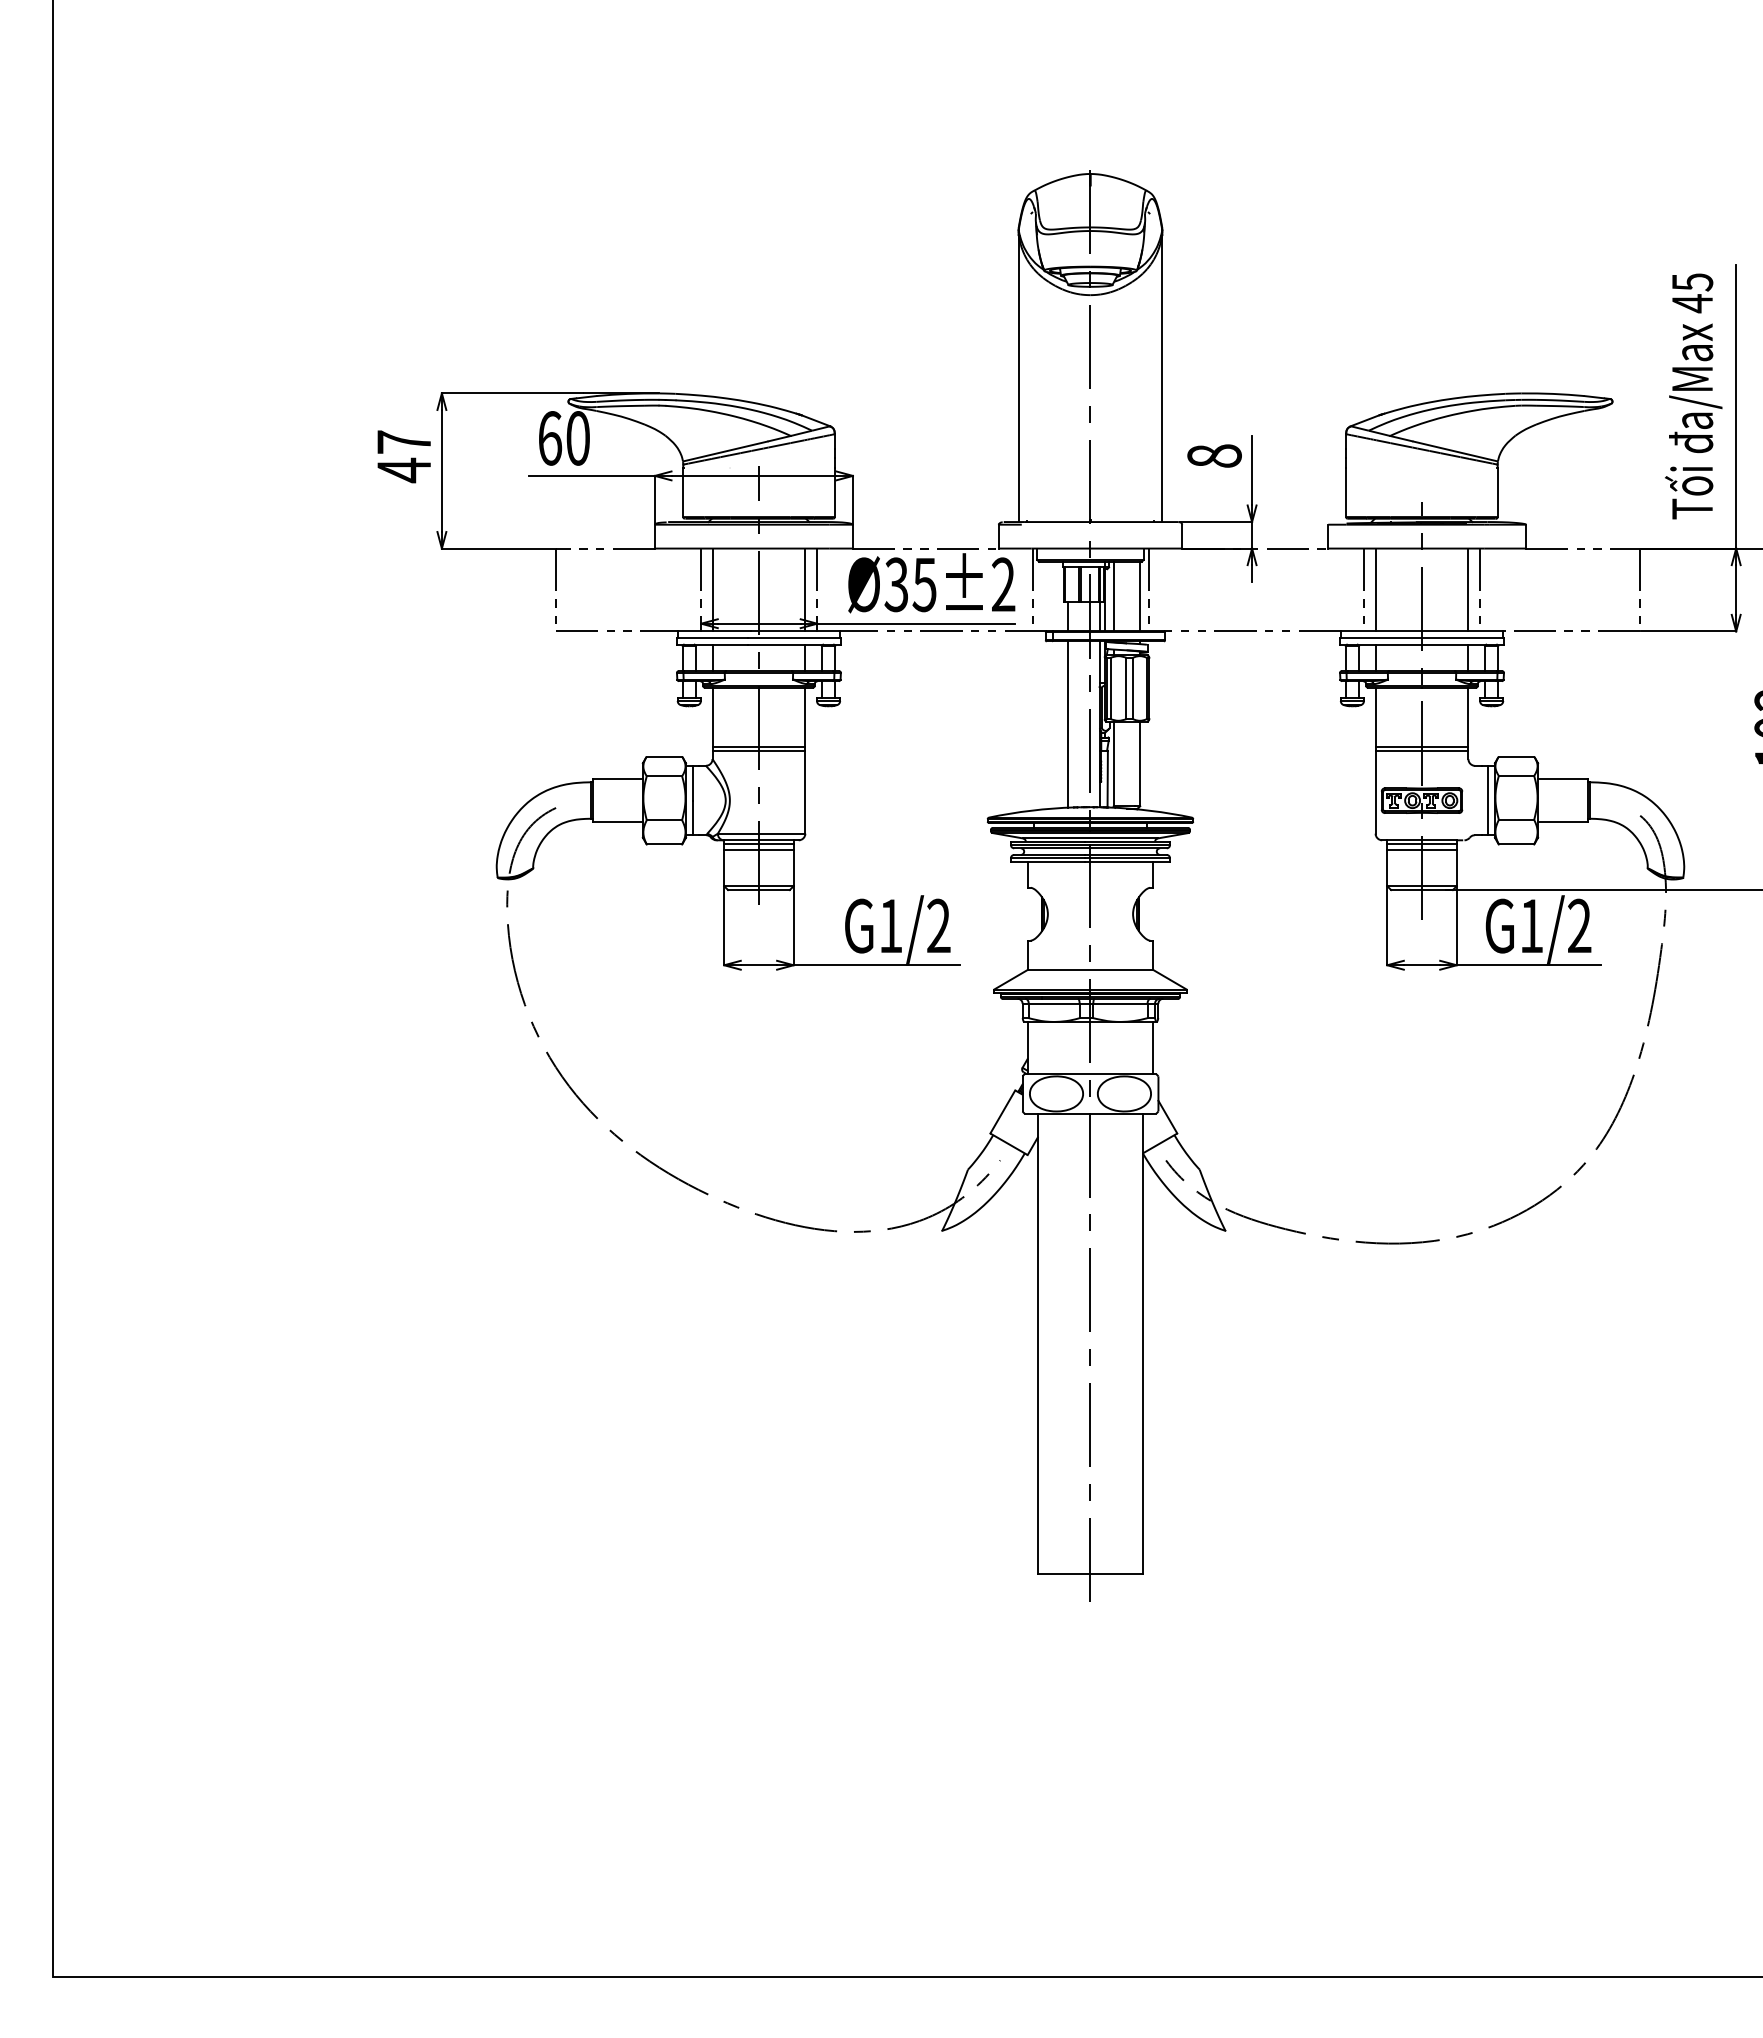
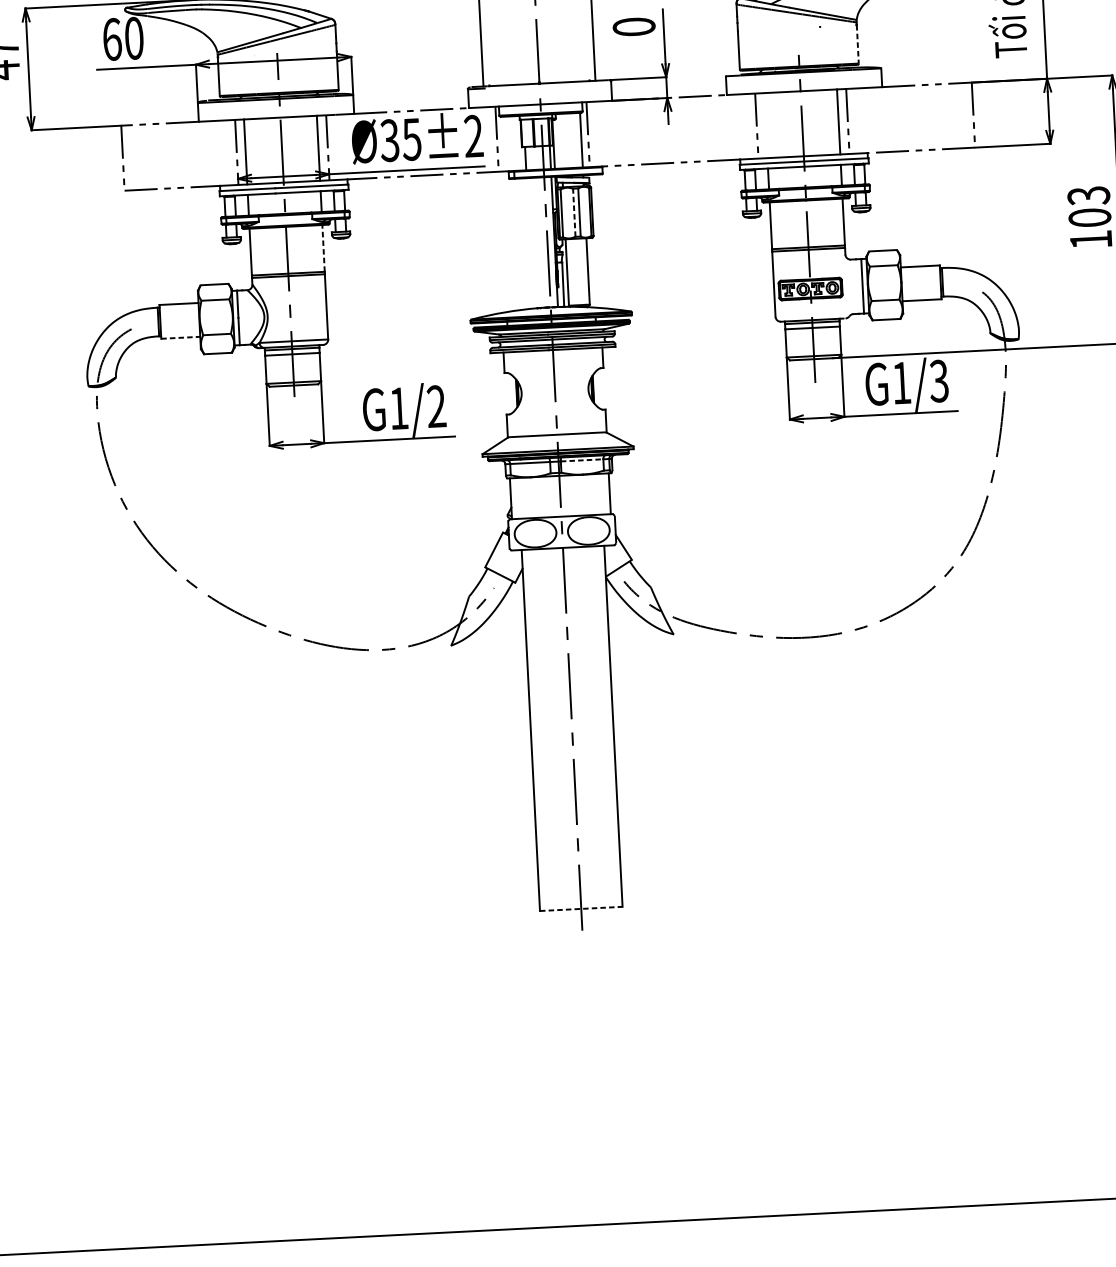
text: (1214, 455) -> (634, 26), 8 -> 0
line: (1497, 492) -> (857, 44), solid -> dashed
line: (1375, 589) -> (765, 125), removed
line: (1113, 596) -> (560, 141), removed
line: (1126, 688) -> (574, 212), solid -> dashed
line: (805, 717) -> (323, 248), solid -> dashed
line: (1068, 724) -> (530, 243), removed
line: (618, 822) -> (181, 338), solid -> dashed
text: (1579, 926) -> (939, 381), G1/2 -> G1/3
line: (1120, 1003) -> (582, 460), solid -> dashed
line: (1090, 1574) -> (581, 909), solid -> dashed

